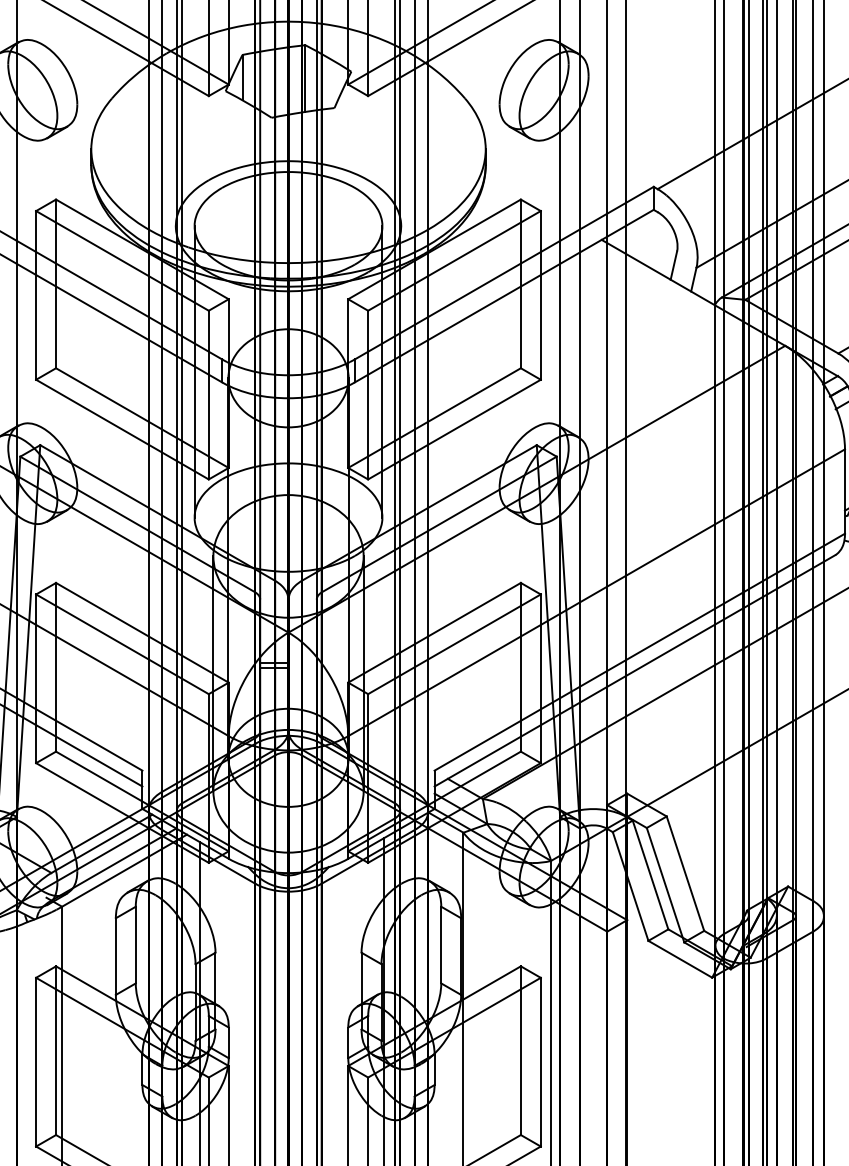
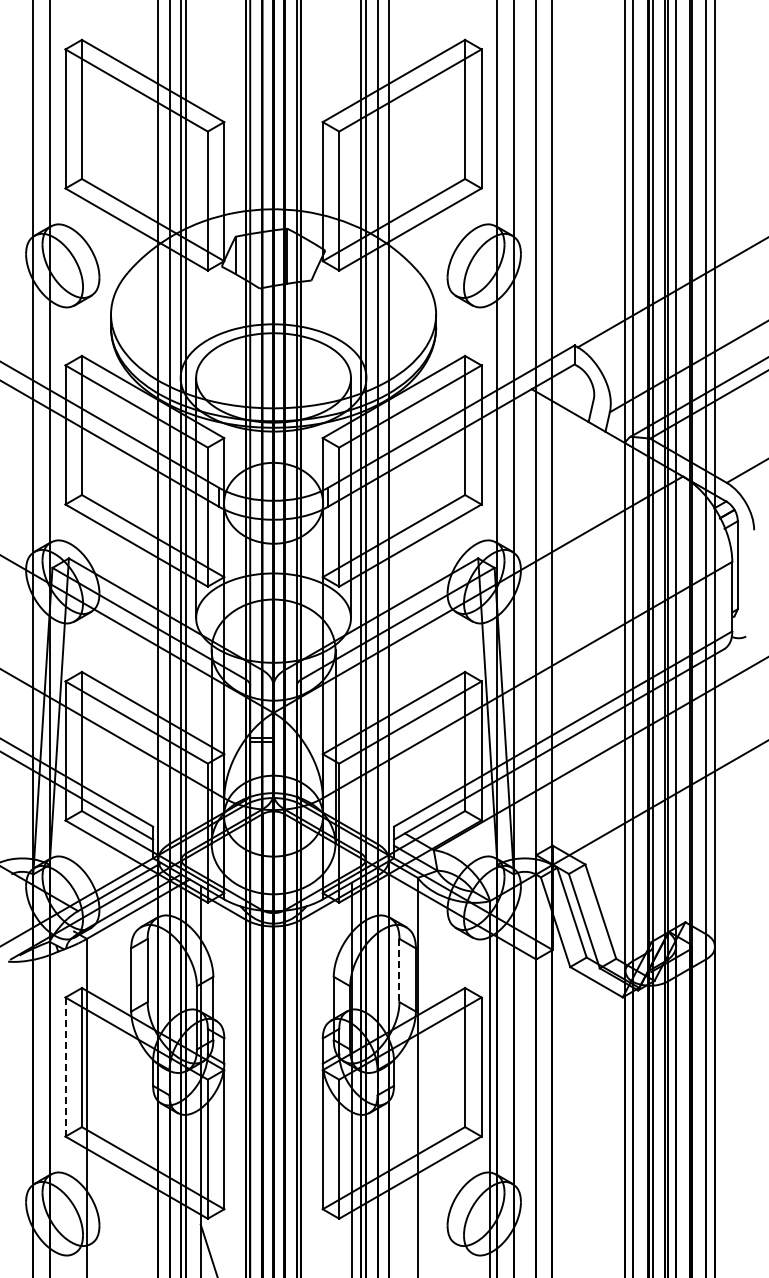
line: (441, 945) -> (399, 970), solid -> dashed
line: (36, 1062) -> (65, 1067), solid -> dashed

